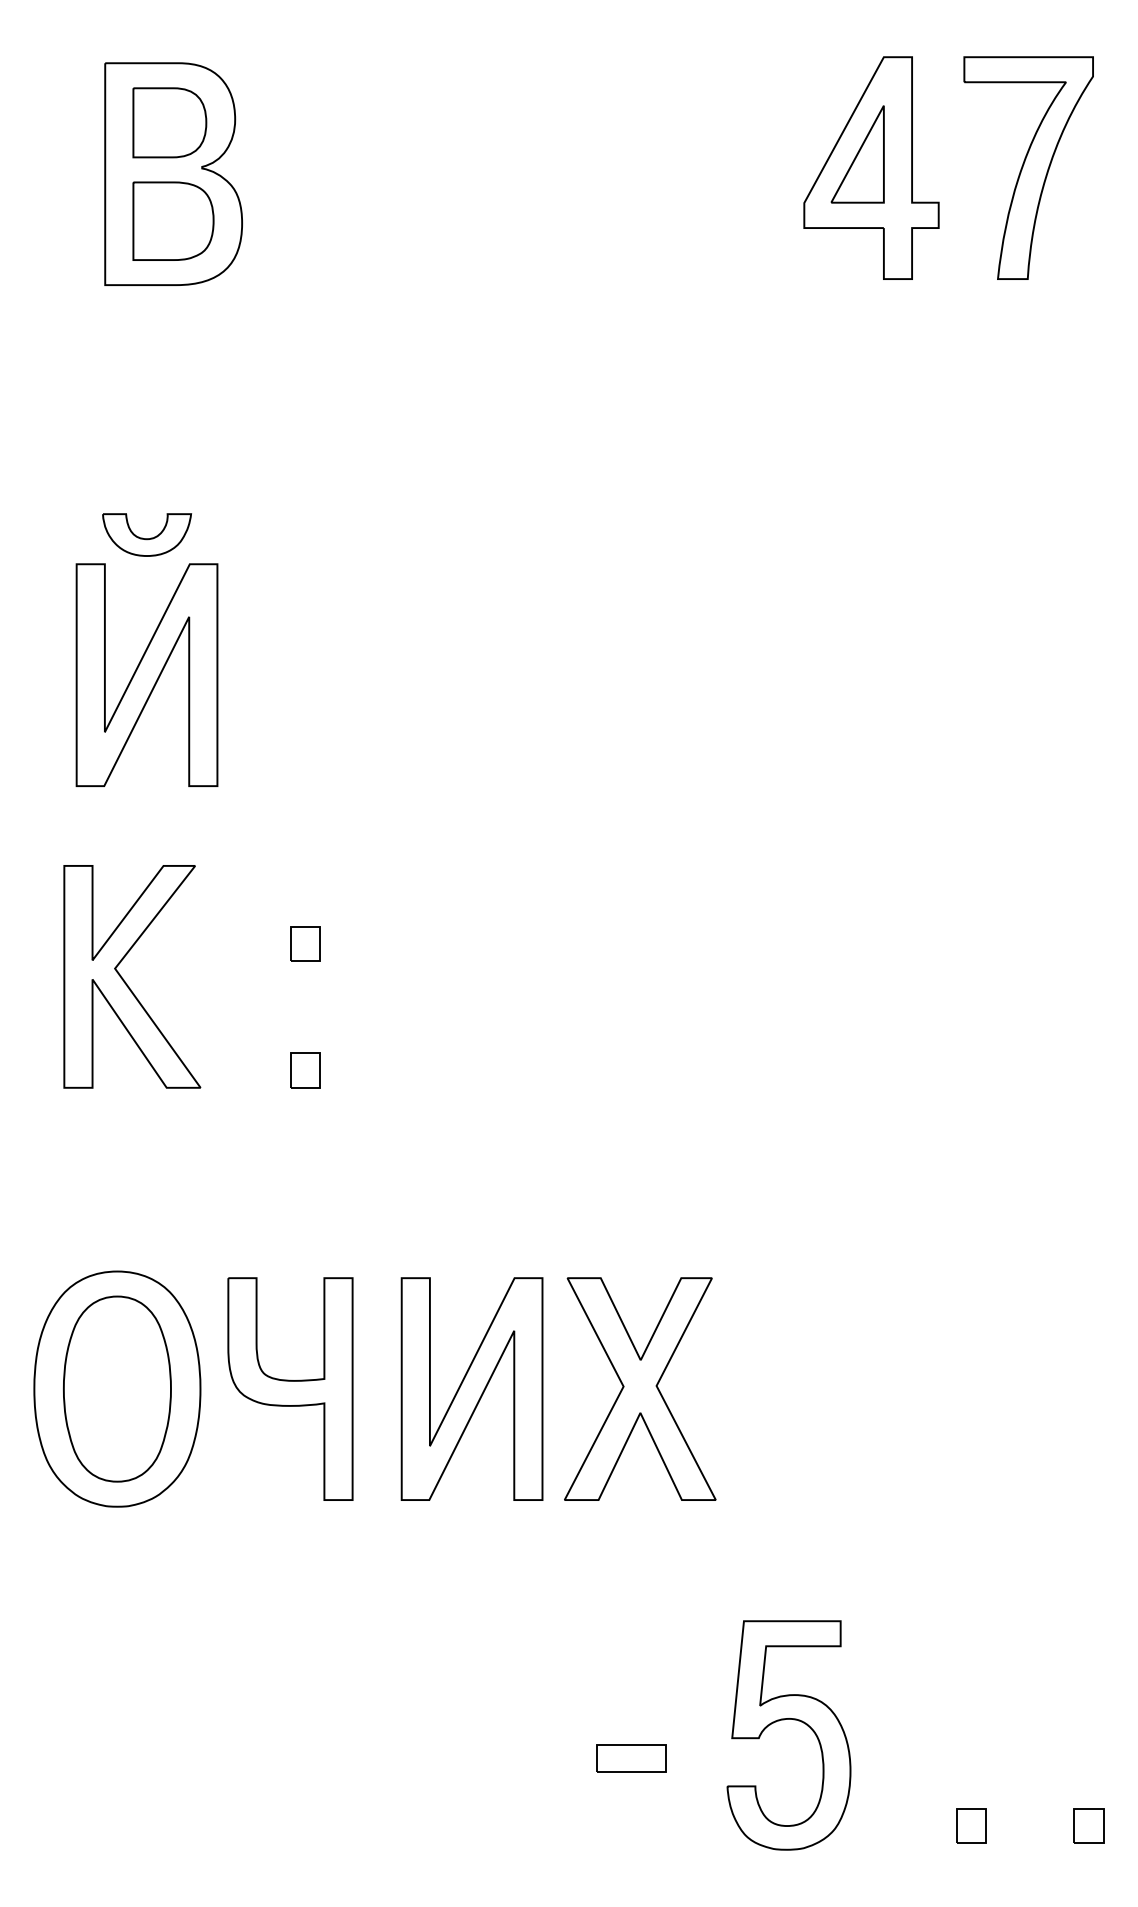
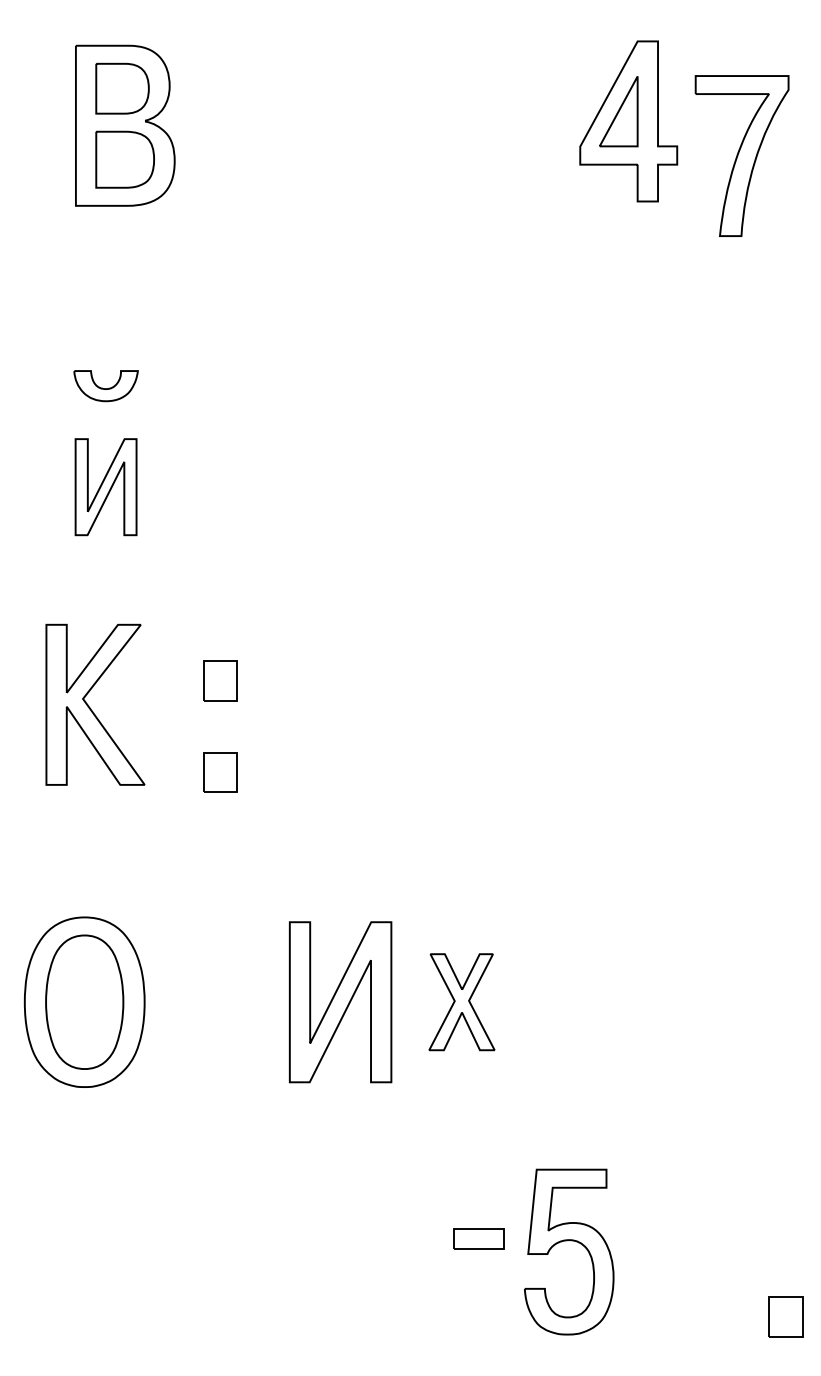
part: (1028, 167) -> (741, 155), moved
part: (146, 674) -> (105, 486), size x0.6
part: (305, 943) -> (220, 680), size x1.6
part: (305, 1070) -> (220, 772), size x1.6
part: (290, 1388) -> (209, 1001), removed
part: (640, 1388) -> (462, 1001), size x0.6
part: (631, 1758) -> (478, 1239), moved
part: (971, 1825) -> (700, 1317), removed
part: (1088, 1825) -> (785, 1317), size x1.6

